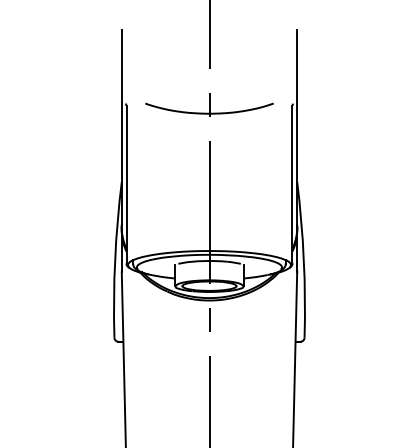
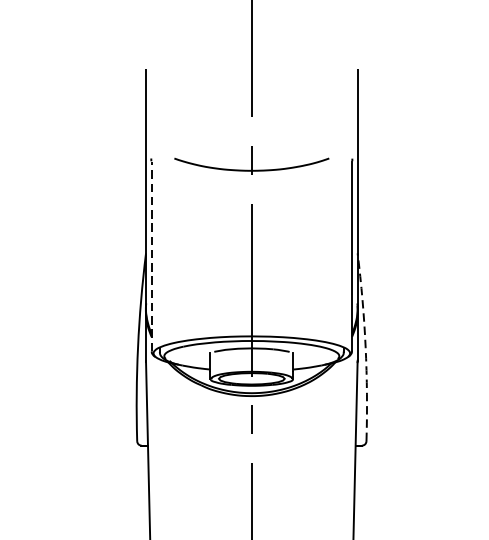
line: (126, 184) -> (151, 256), solid -> dashed
arc: (303, 259) -> (365, 346), solid -> dashed

